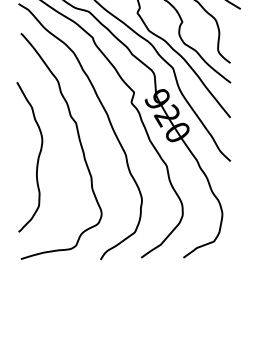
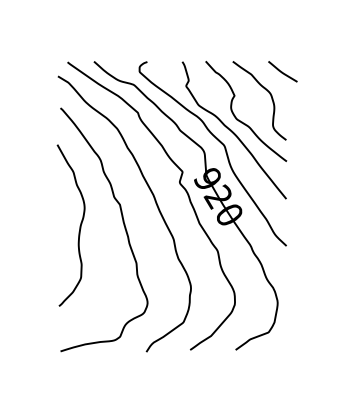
curve: (37, 157) -> (79, 225), moved

